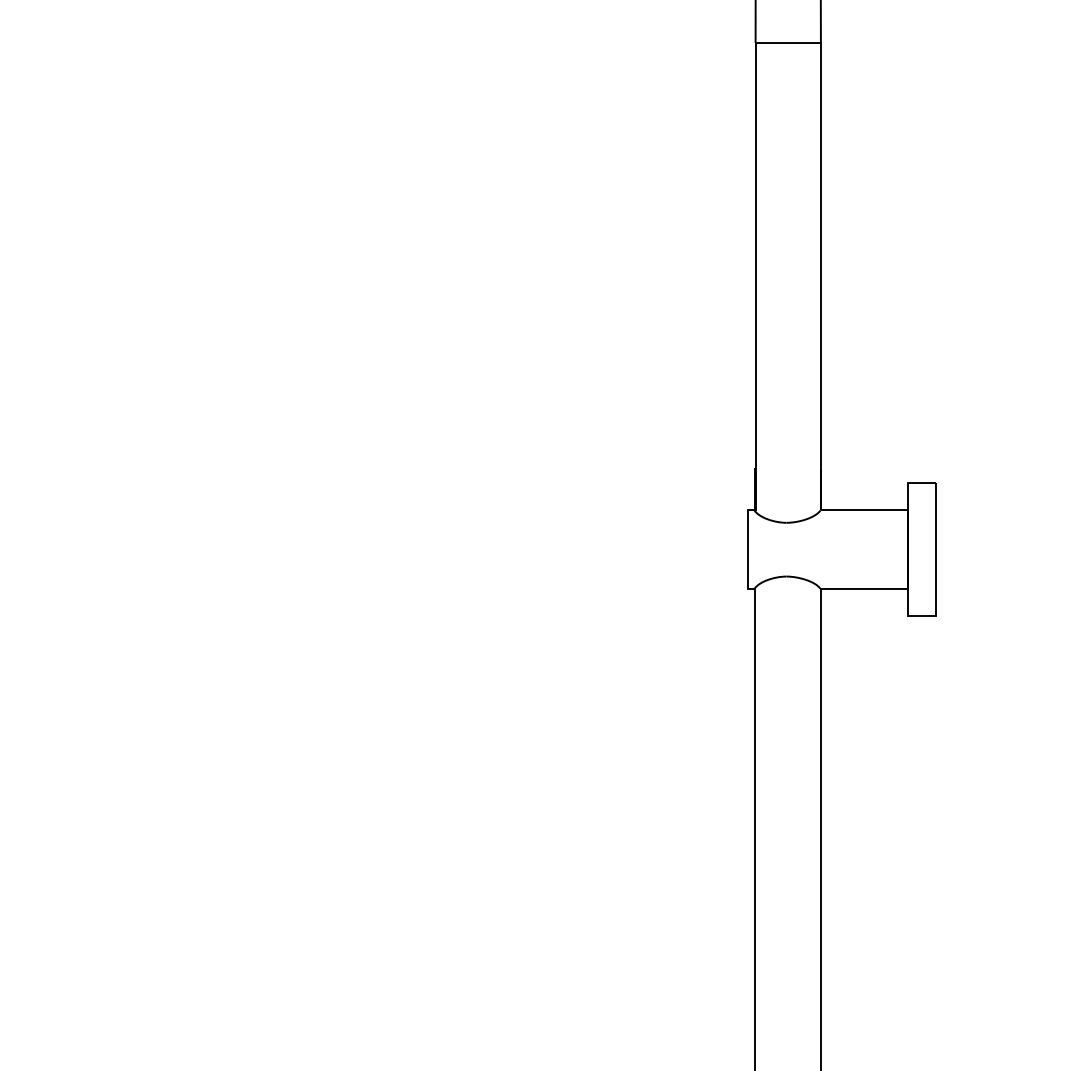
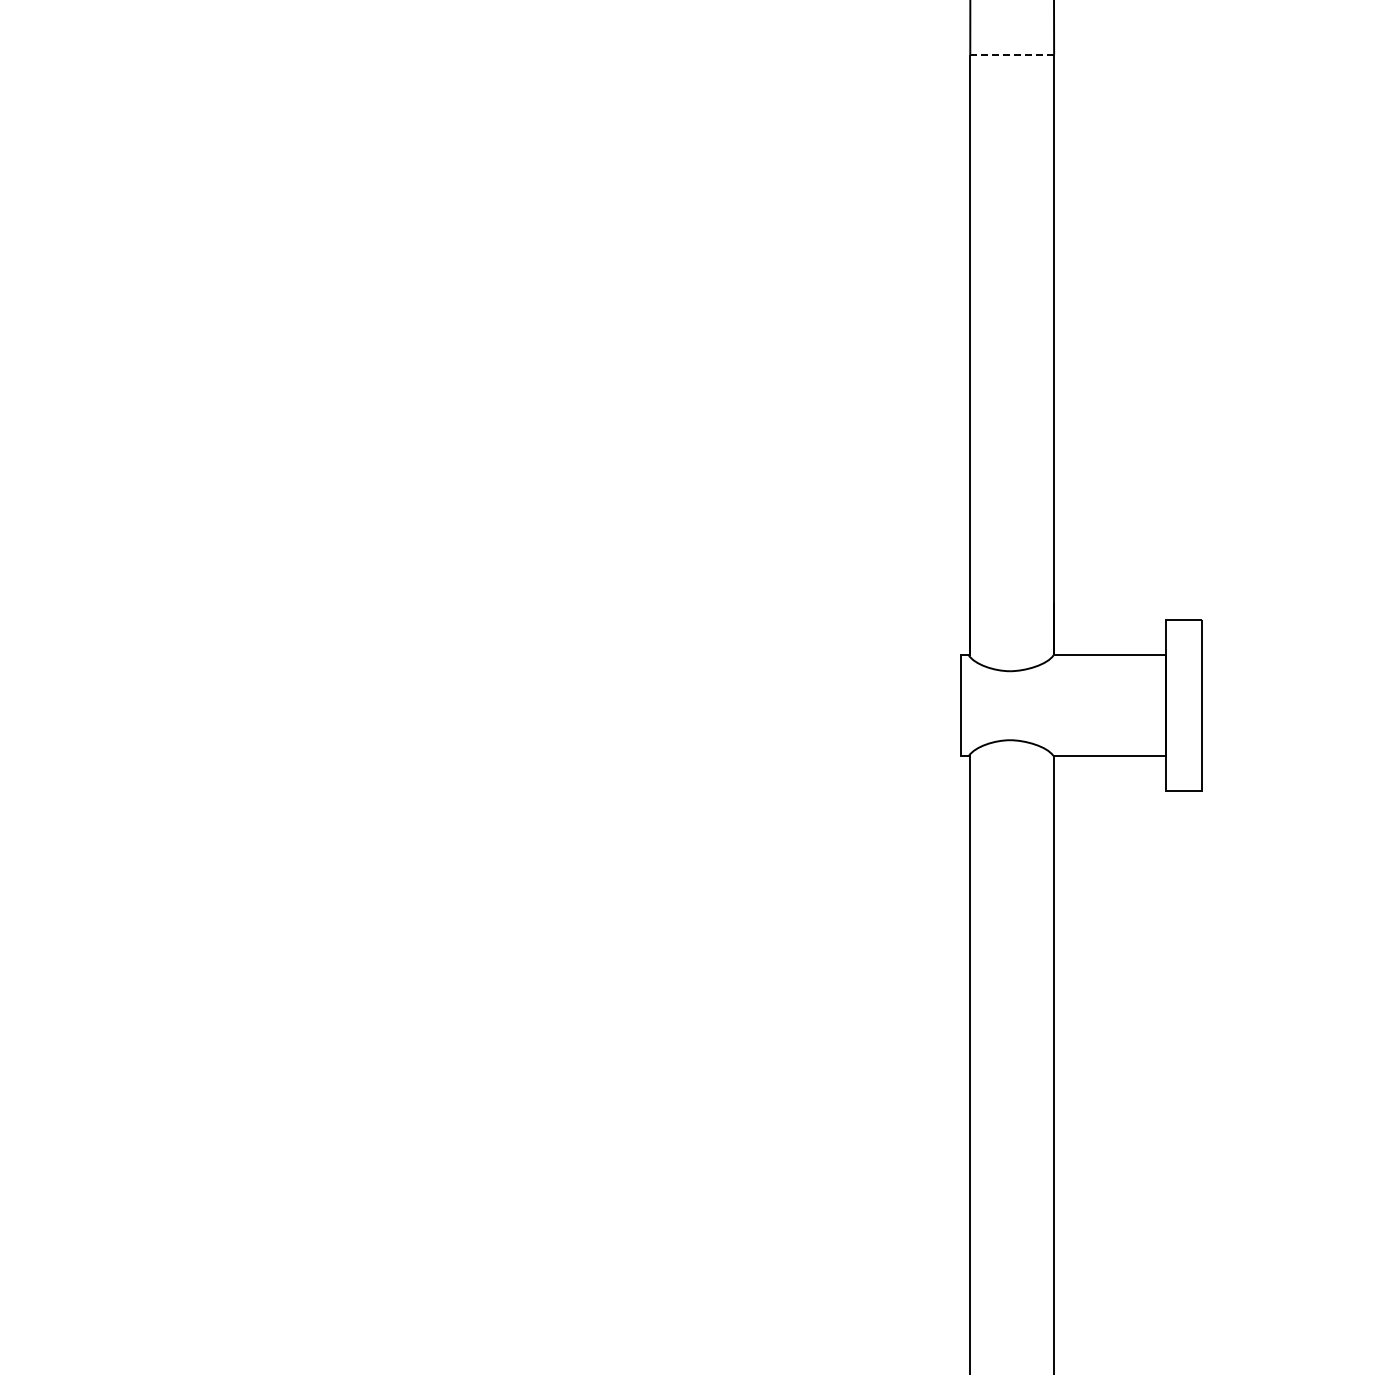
line: (788, 42) -> (1012, 54), solid -> dashed

